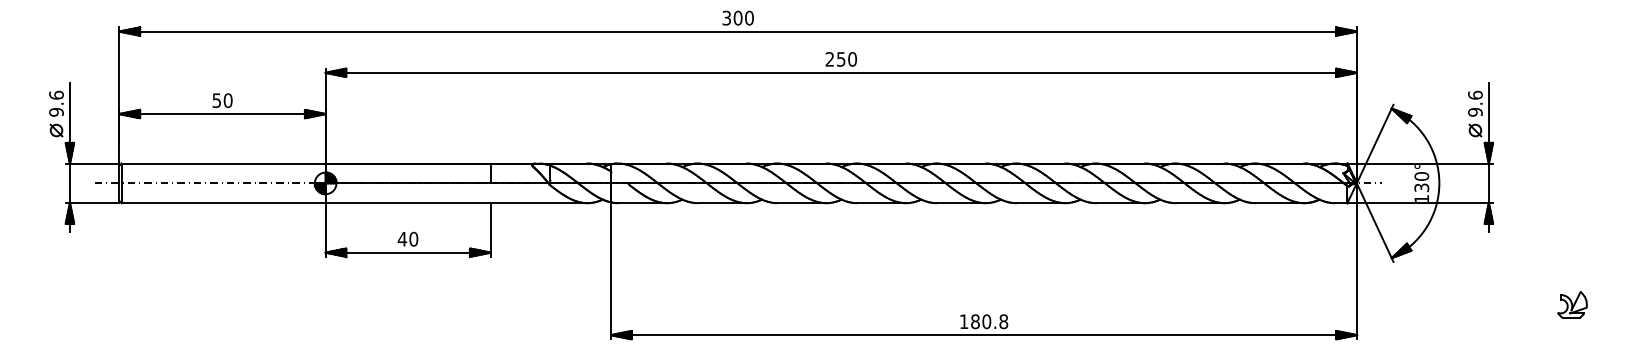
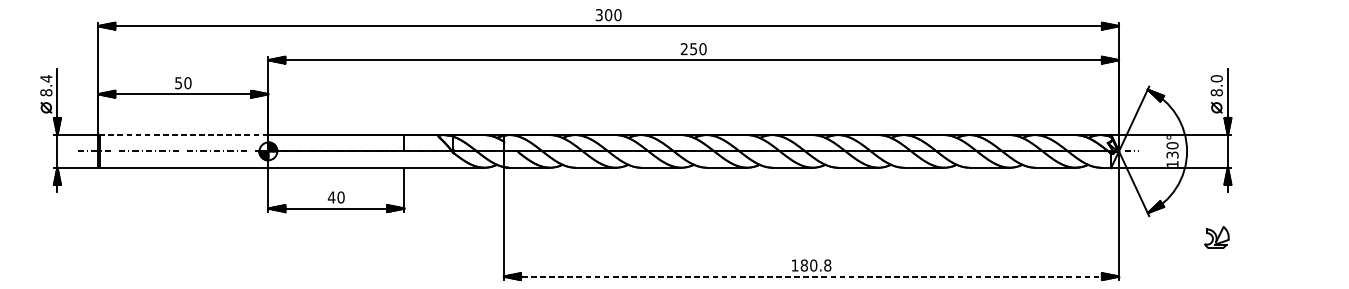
text: (56, 103) -> (46, 85), 9.6 -> 8.4
text: (1475, 103) -> (1216, 85), 9.6 -> 8.0
line: (223, 163) -> (184, 135), solid -> dashed
part: (1572, 304) -> (1216, 237), moved
line: (983, 335) -> (811, 276), solid -> dashed

